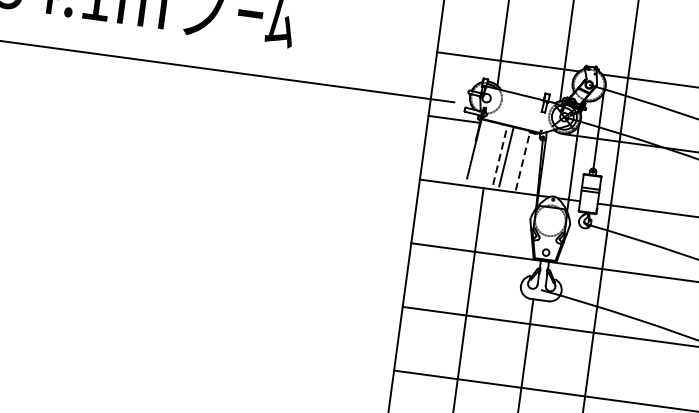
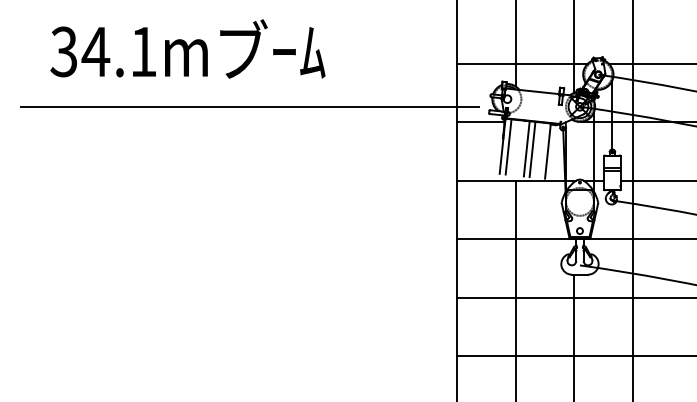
line: (480, 149) -> (508, 146), added
line: (500, 154) -> (526, 148), dashed -> solid
line: (522, 161) -> (547, 151), dashed -> solid

